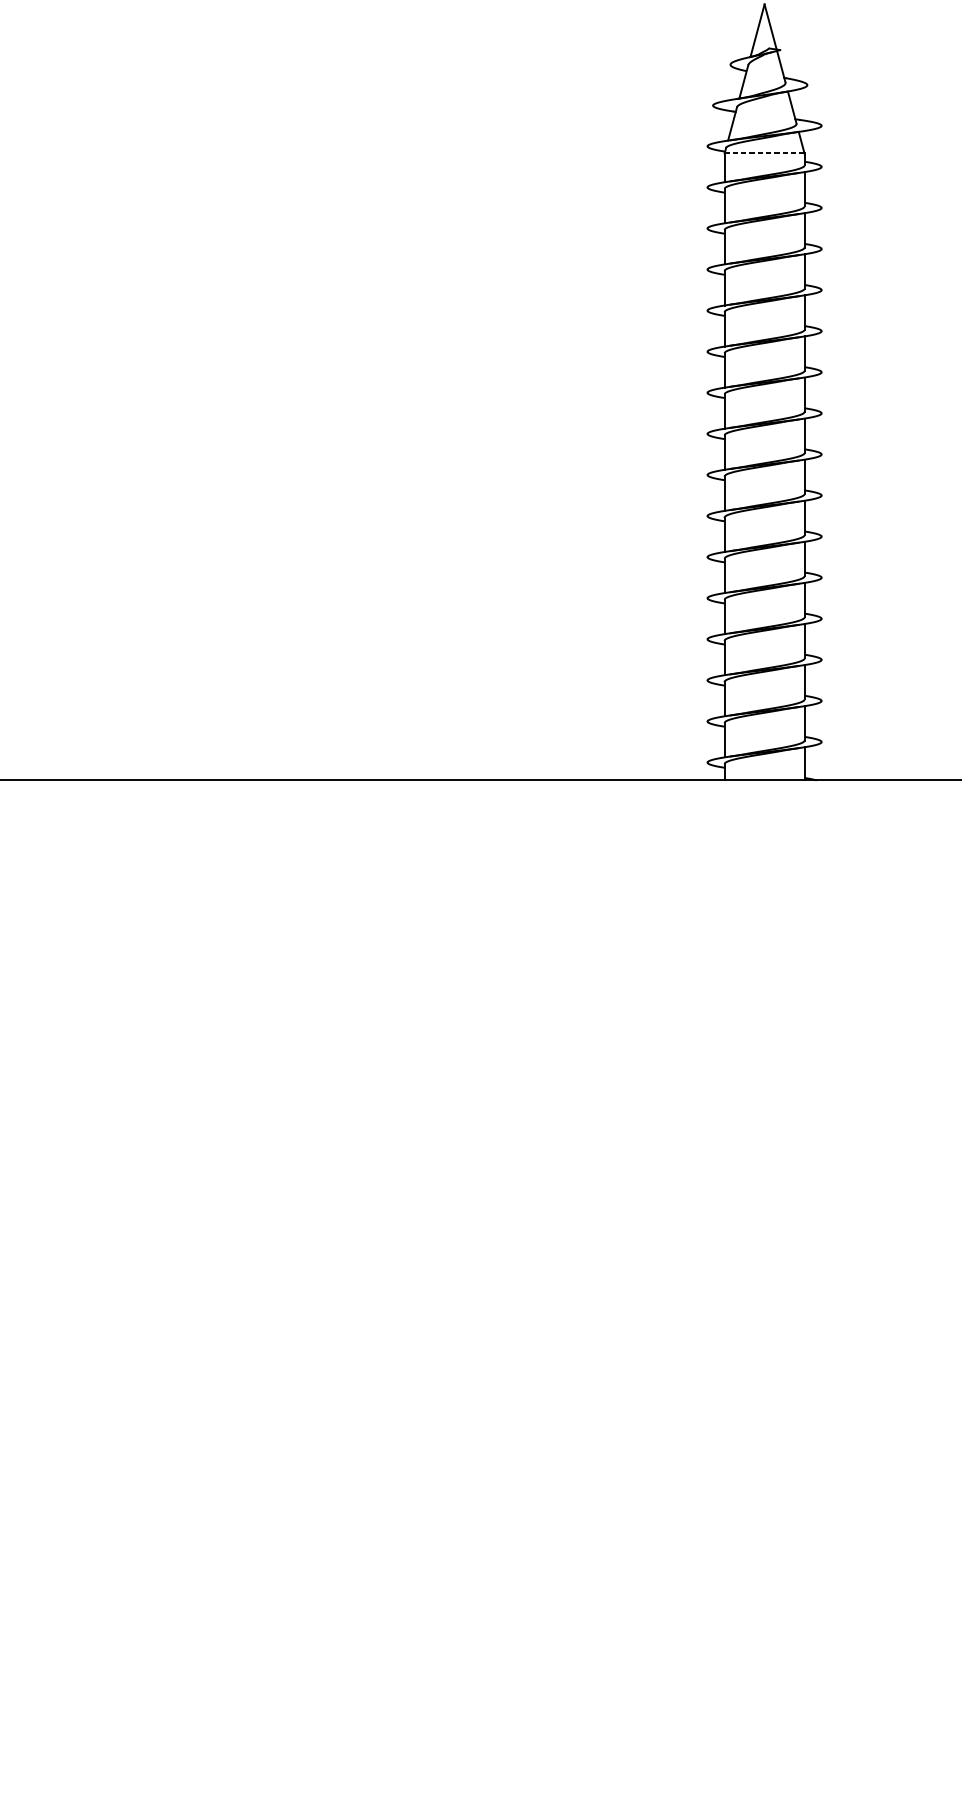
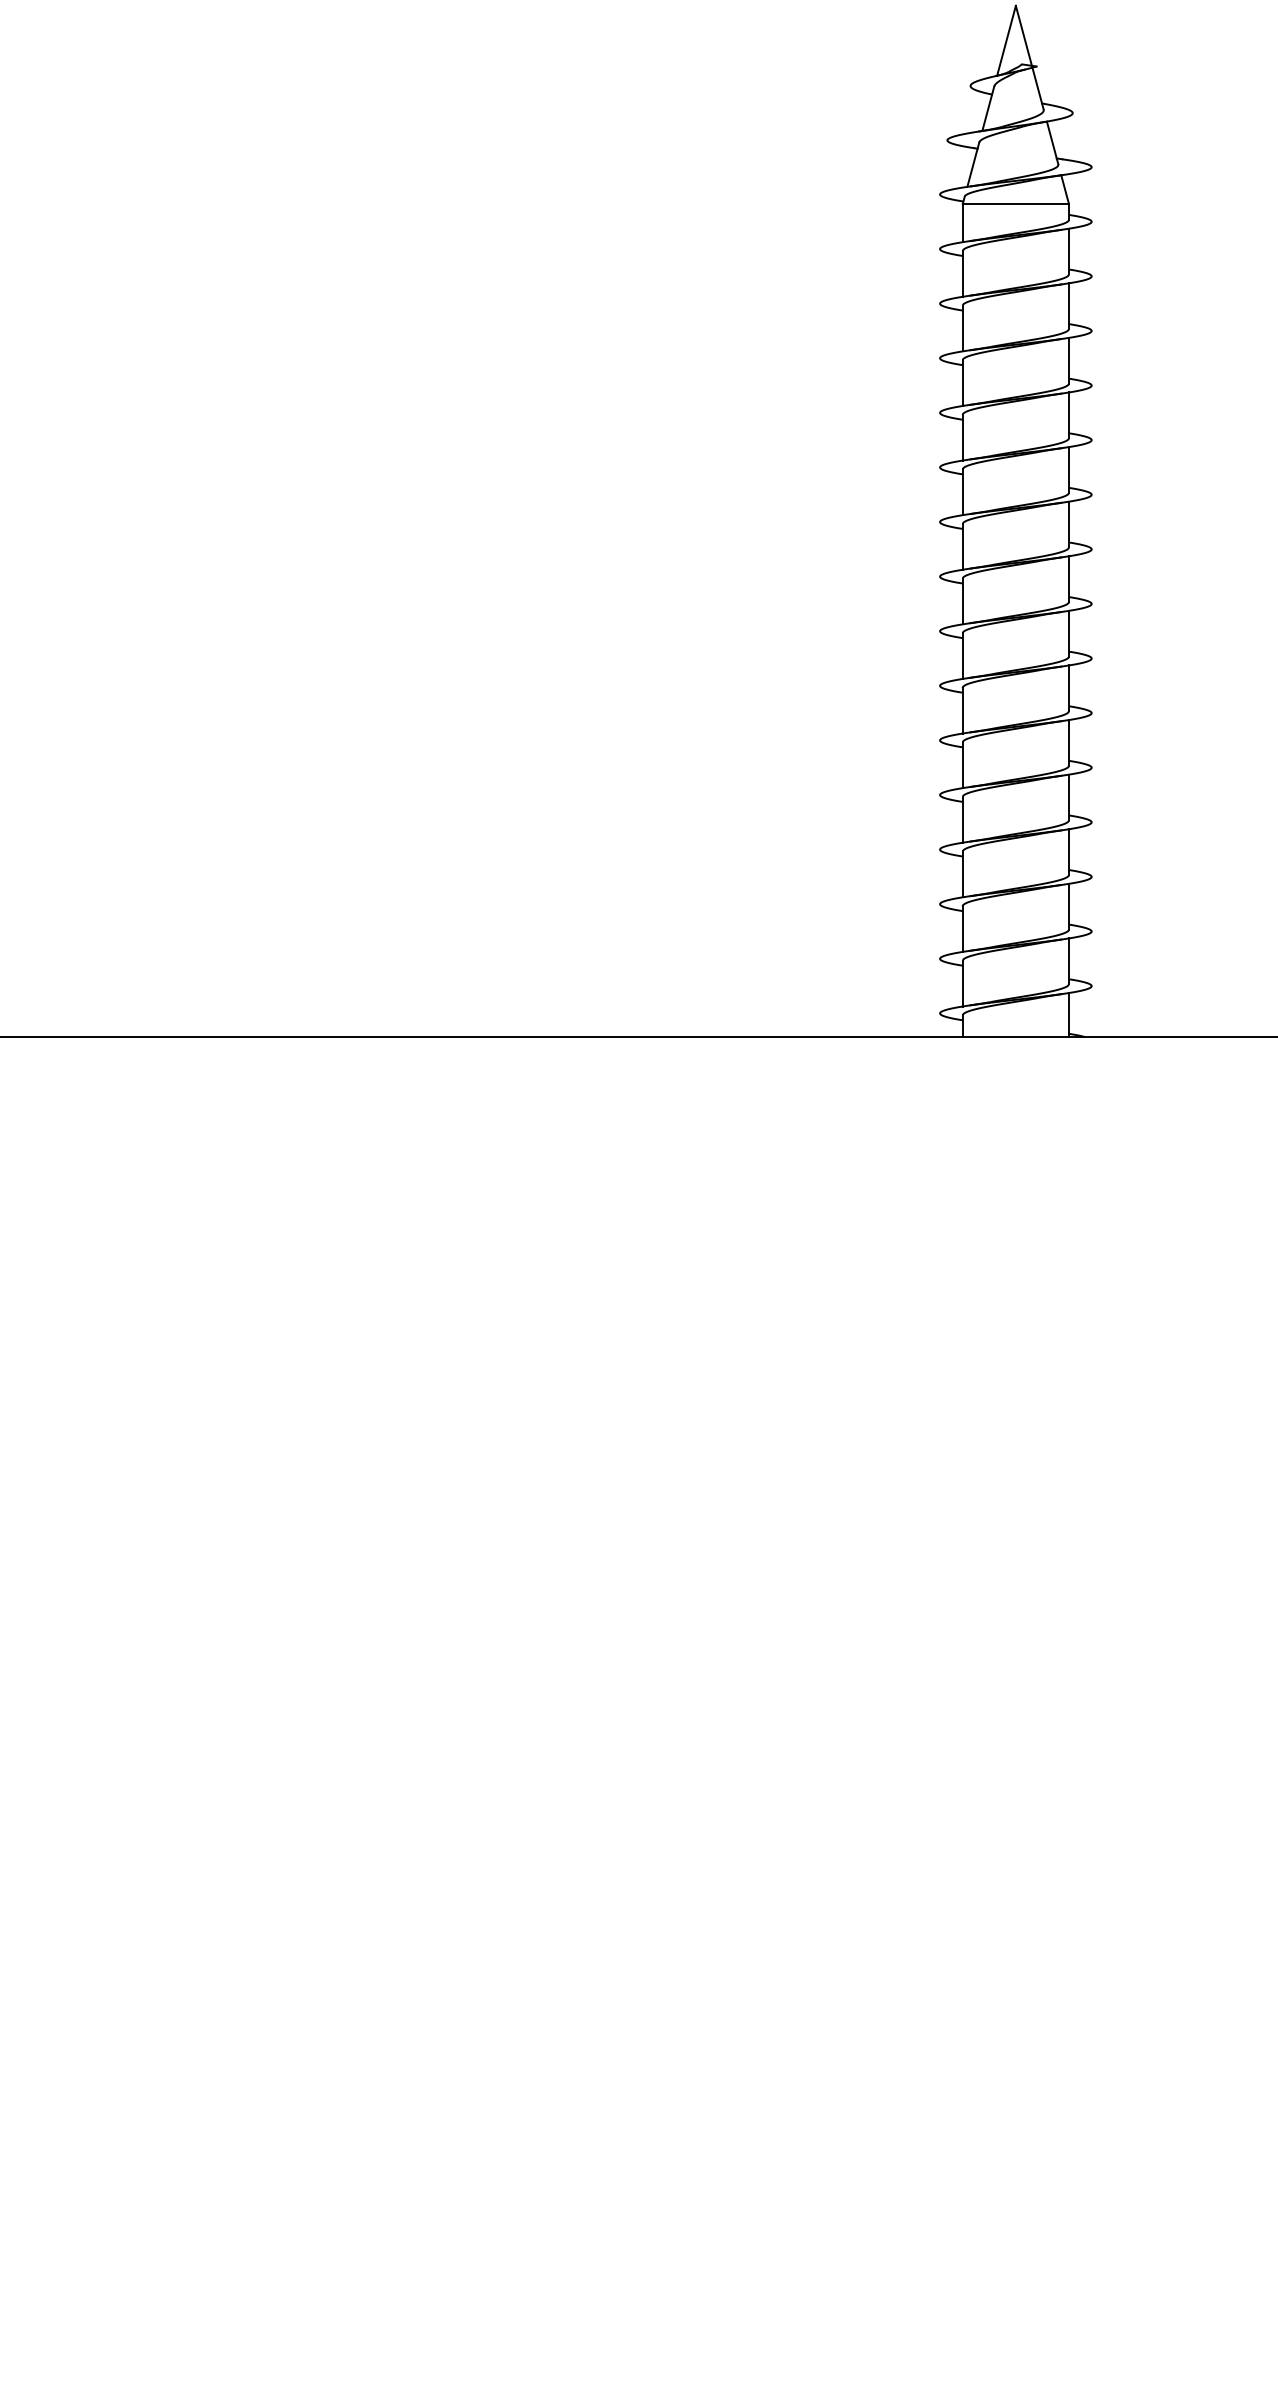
line: (765, 153) -> (1016, 203), dashed -> solid

